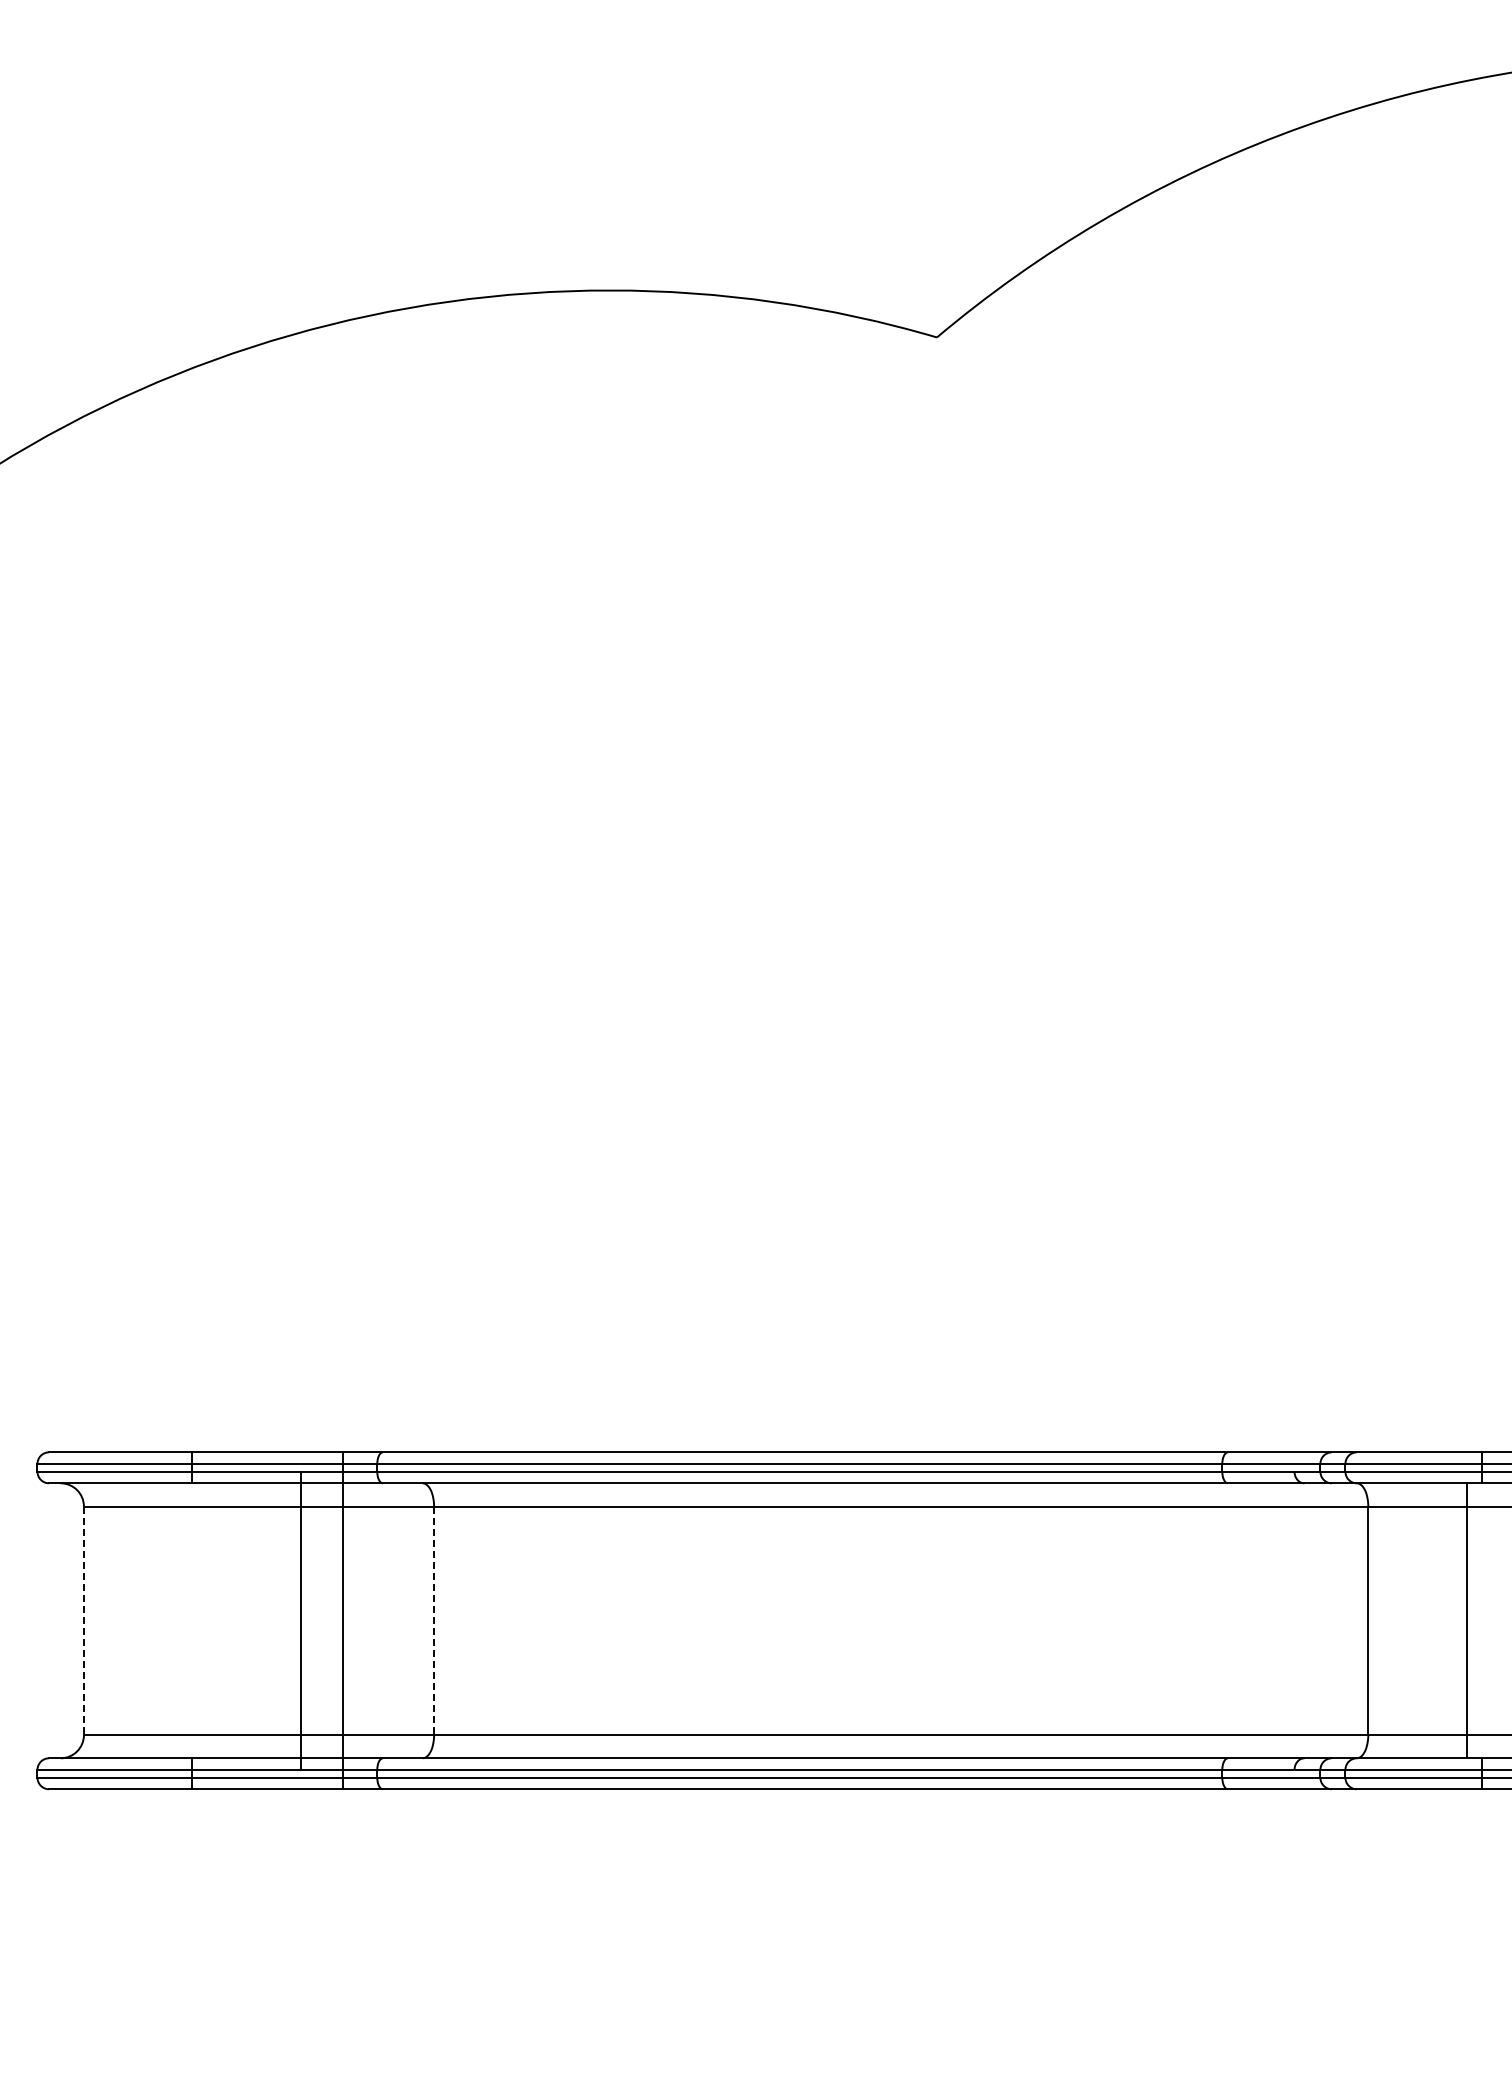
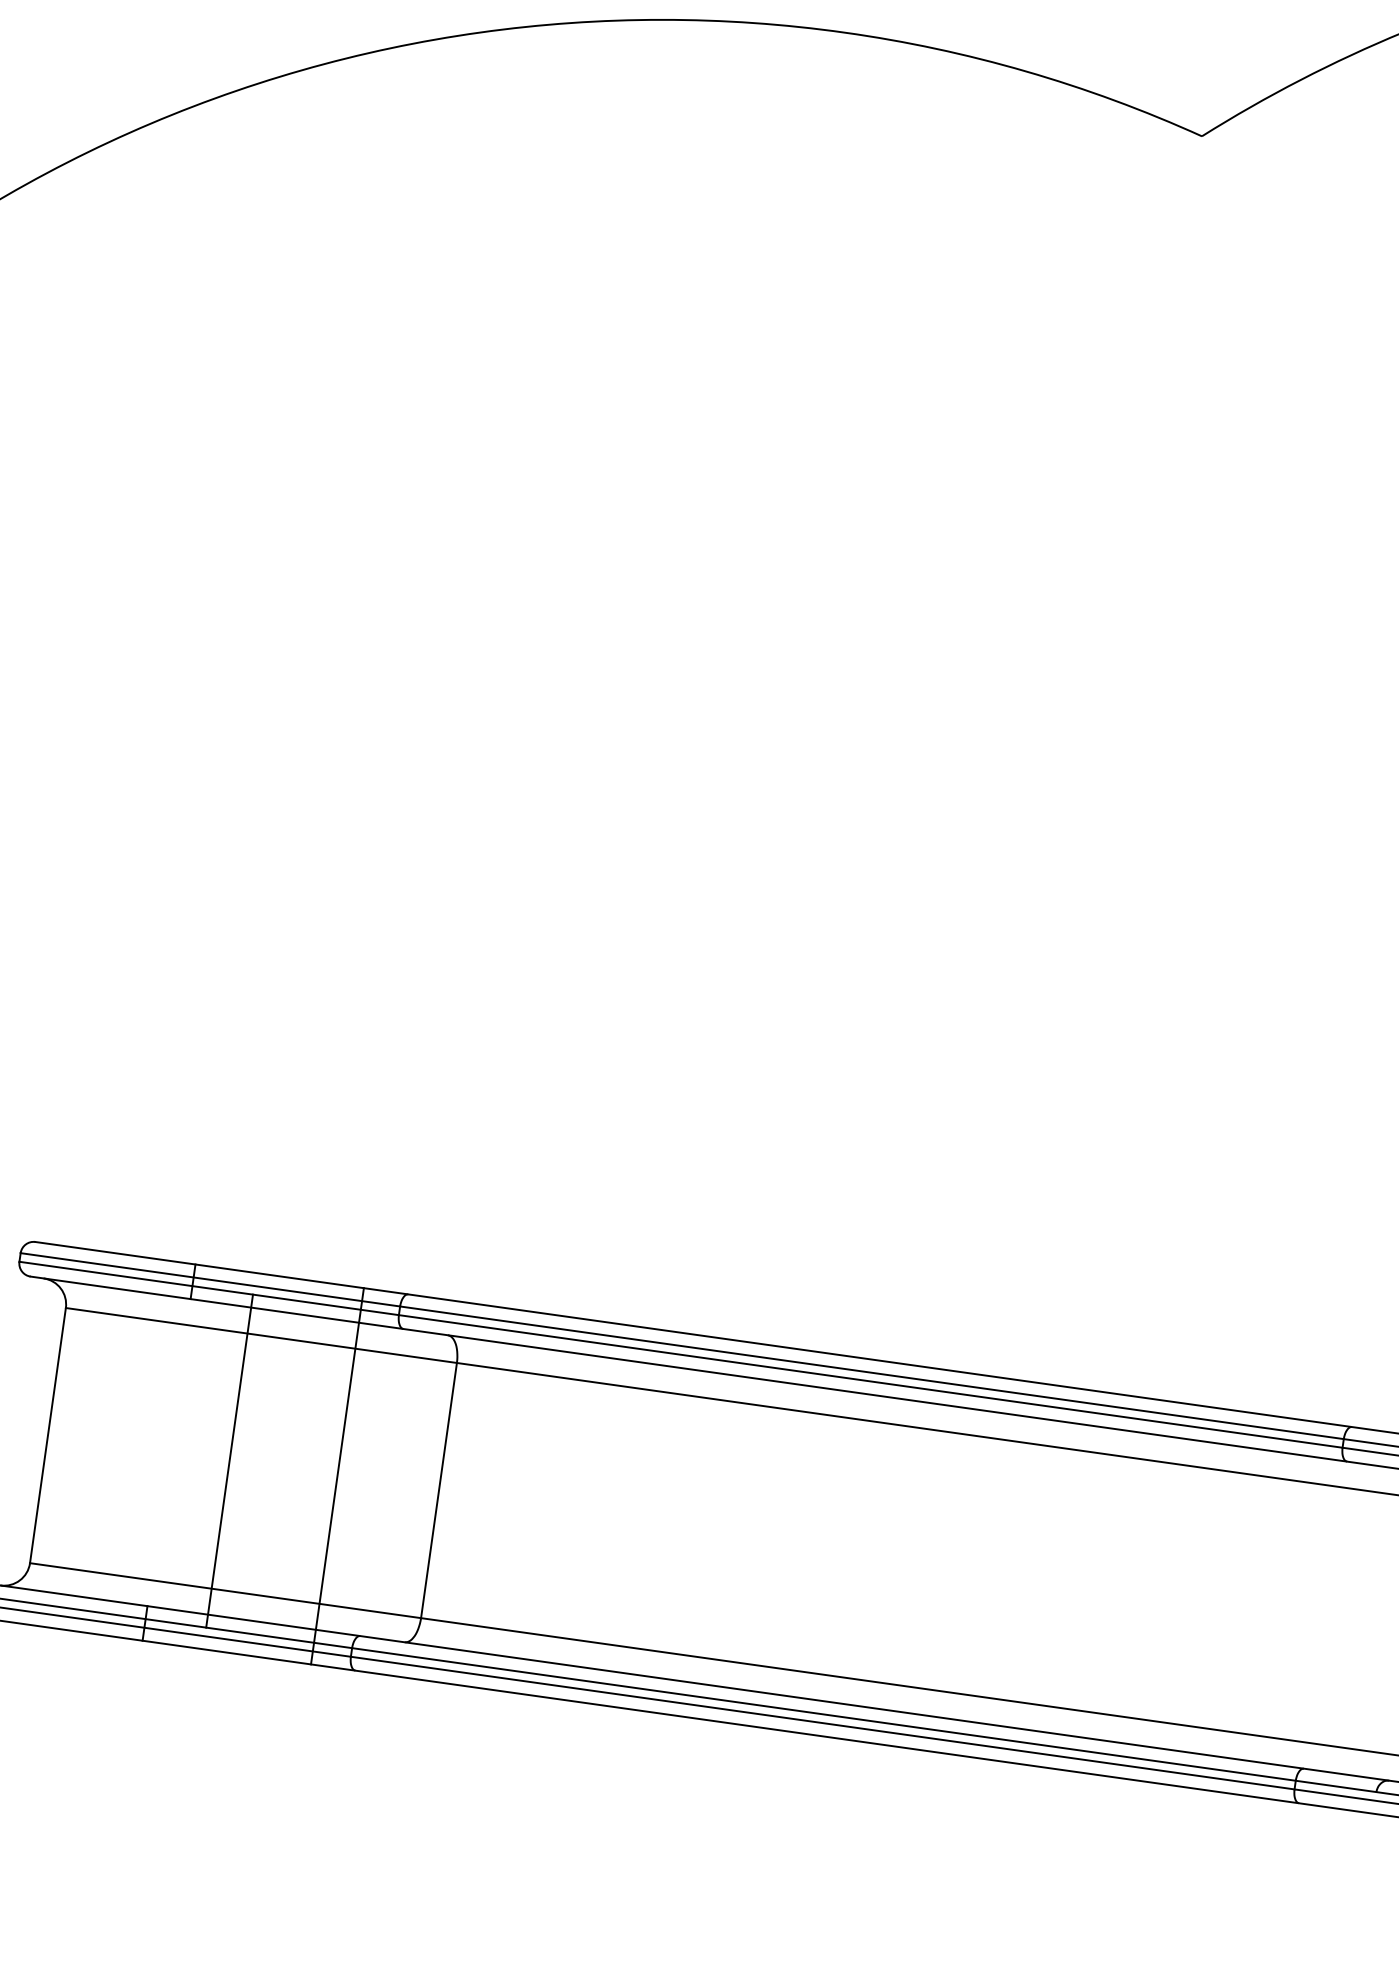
line: (300, 1620) -> (229, 1460), moved
line: (83, 1621) -> (47, 1436), dashed -> solid
line: (434, 1621) -> (439, 1491), dashed -> solid

